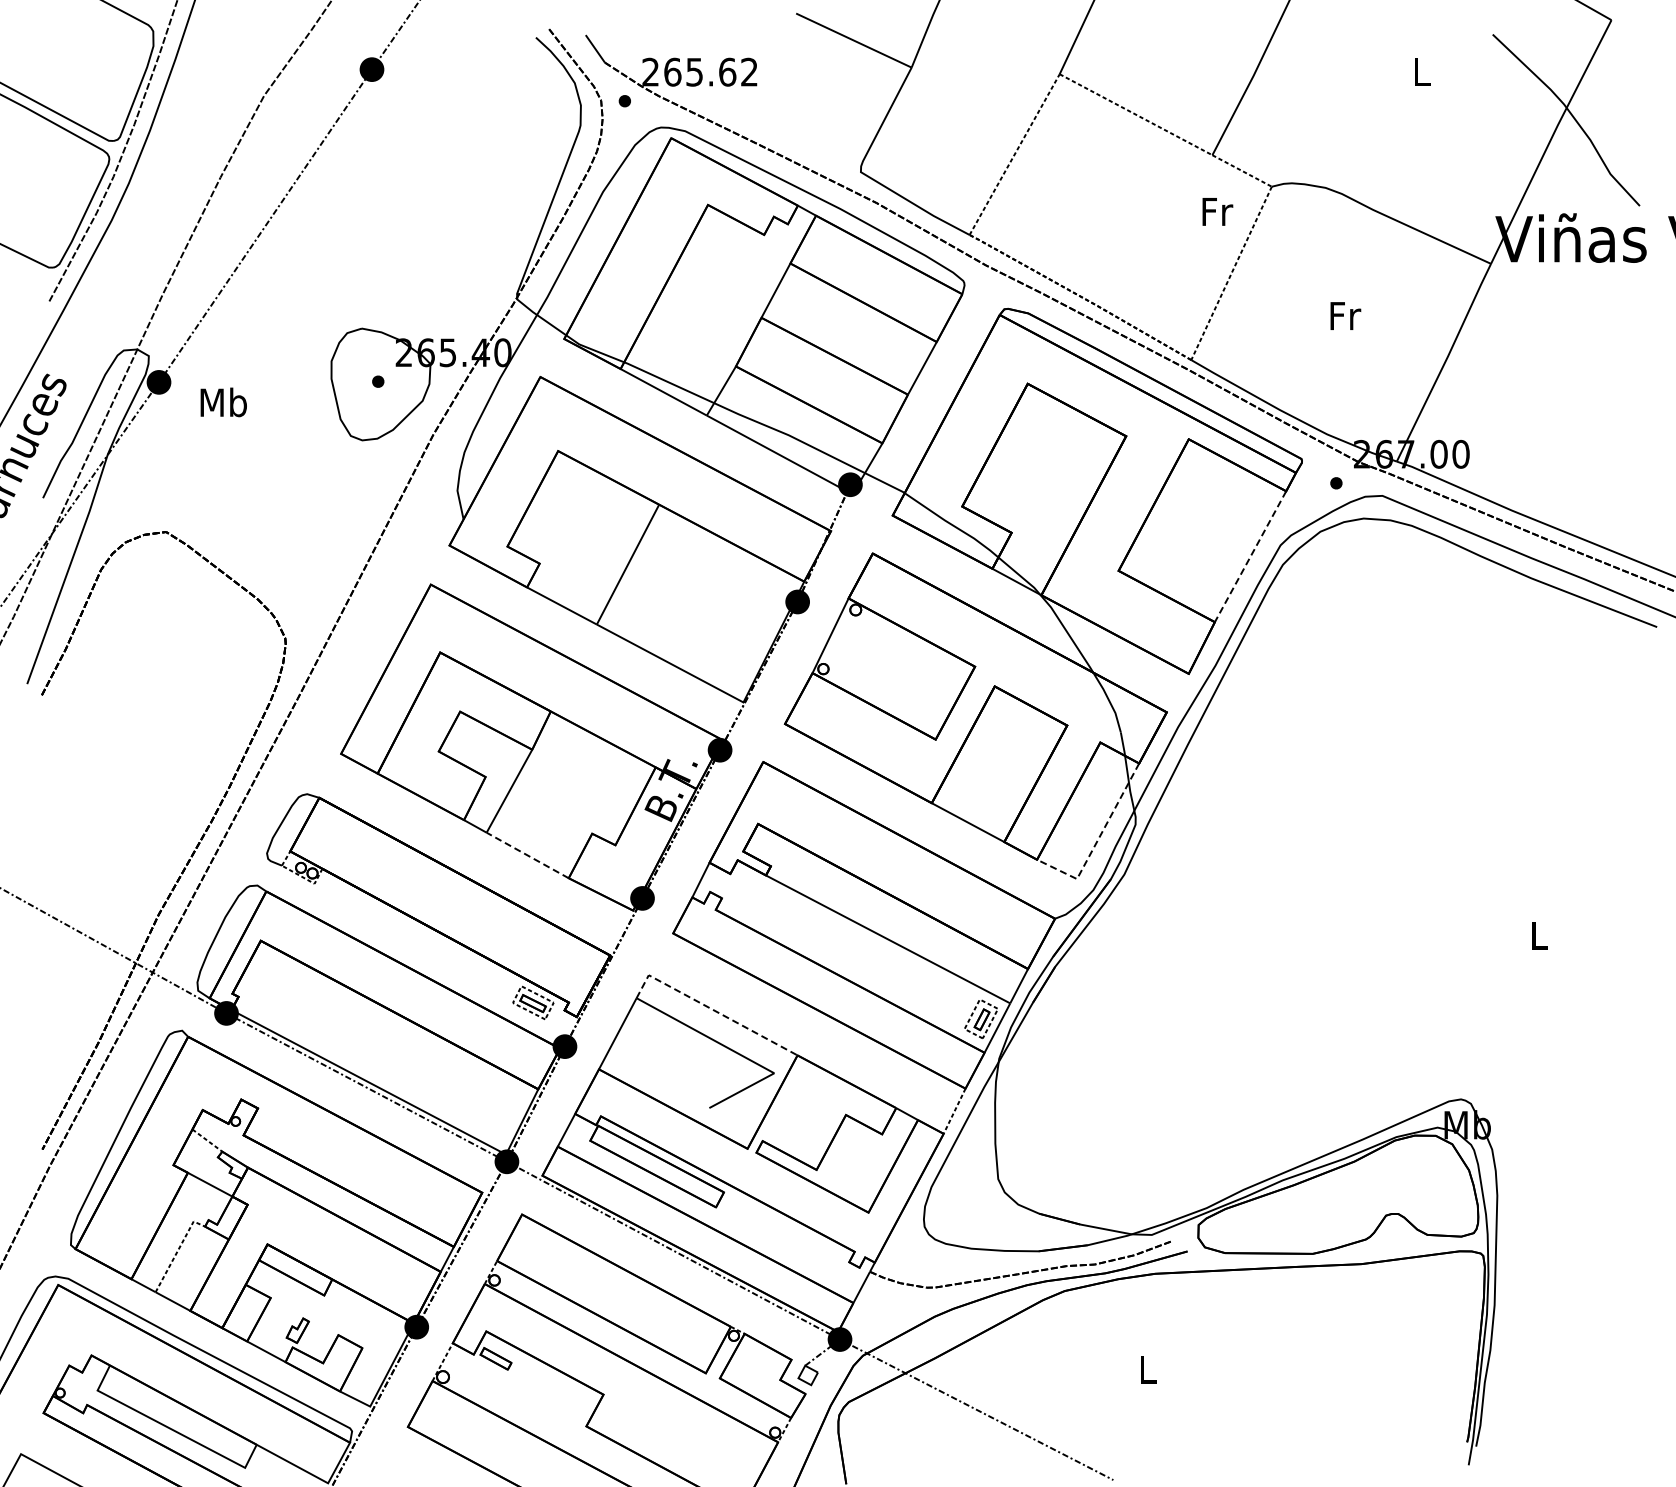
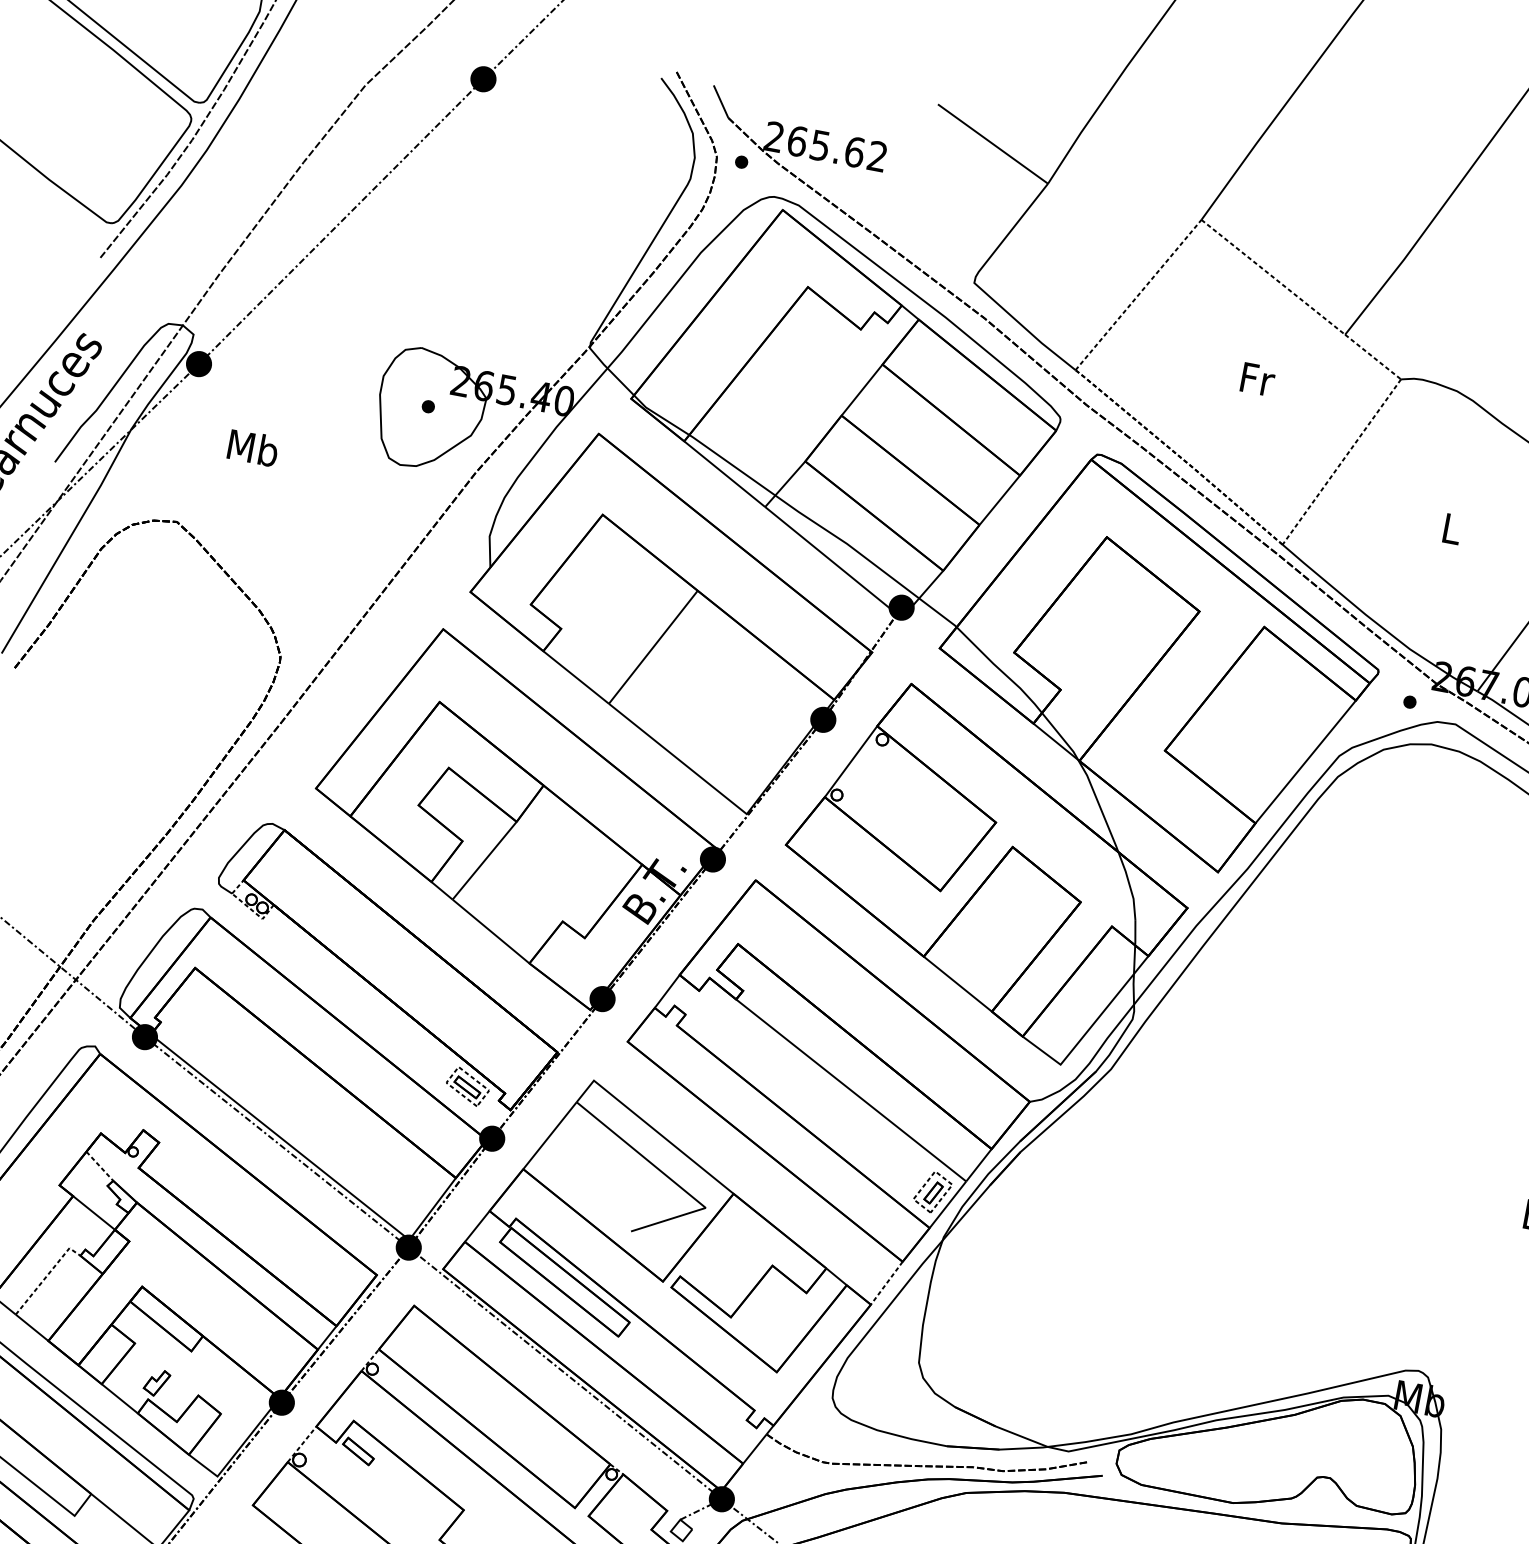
text: (1217, 211) -> (1257, 379), moved
text: (1345, 315) -> (1452, 528), Fr -> L
text: (223, 402) -> (253, 448), moved
line: (1250, 556) -> (1305, 761), dashed -> solid
line: (1097, 841) -> (1089, 1029), dashed -> solid
line: (527, 855) -> (490, 931), dashed -> solid
line: (711, 1008) -> (652, 1127), dashed -> solid

